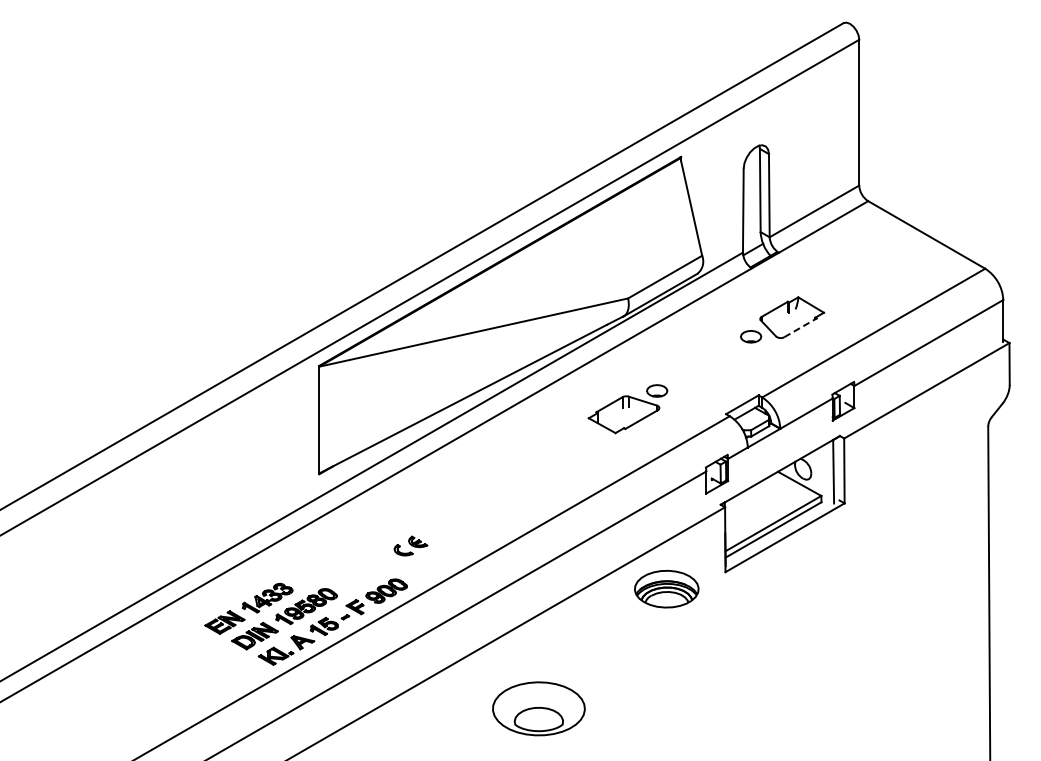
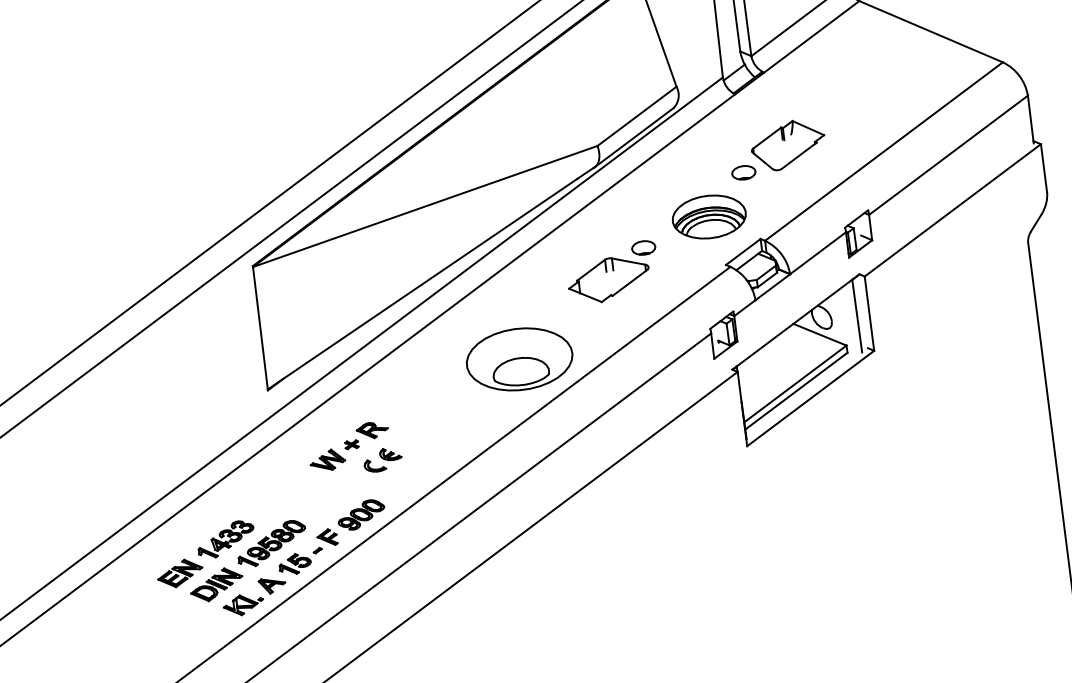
line: (800, 327) -> (799, 155), dashed -> solid
part: (383, 531) -> (349, 447), added
part: (666, 588) -> (708, 216), moved
part: (538, 708) -> (519, 359), moved

